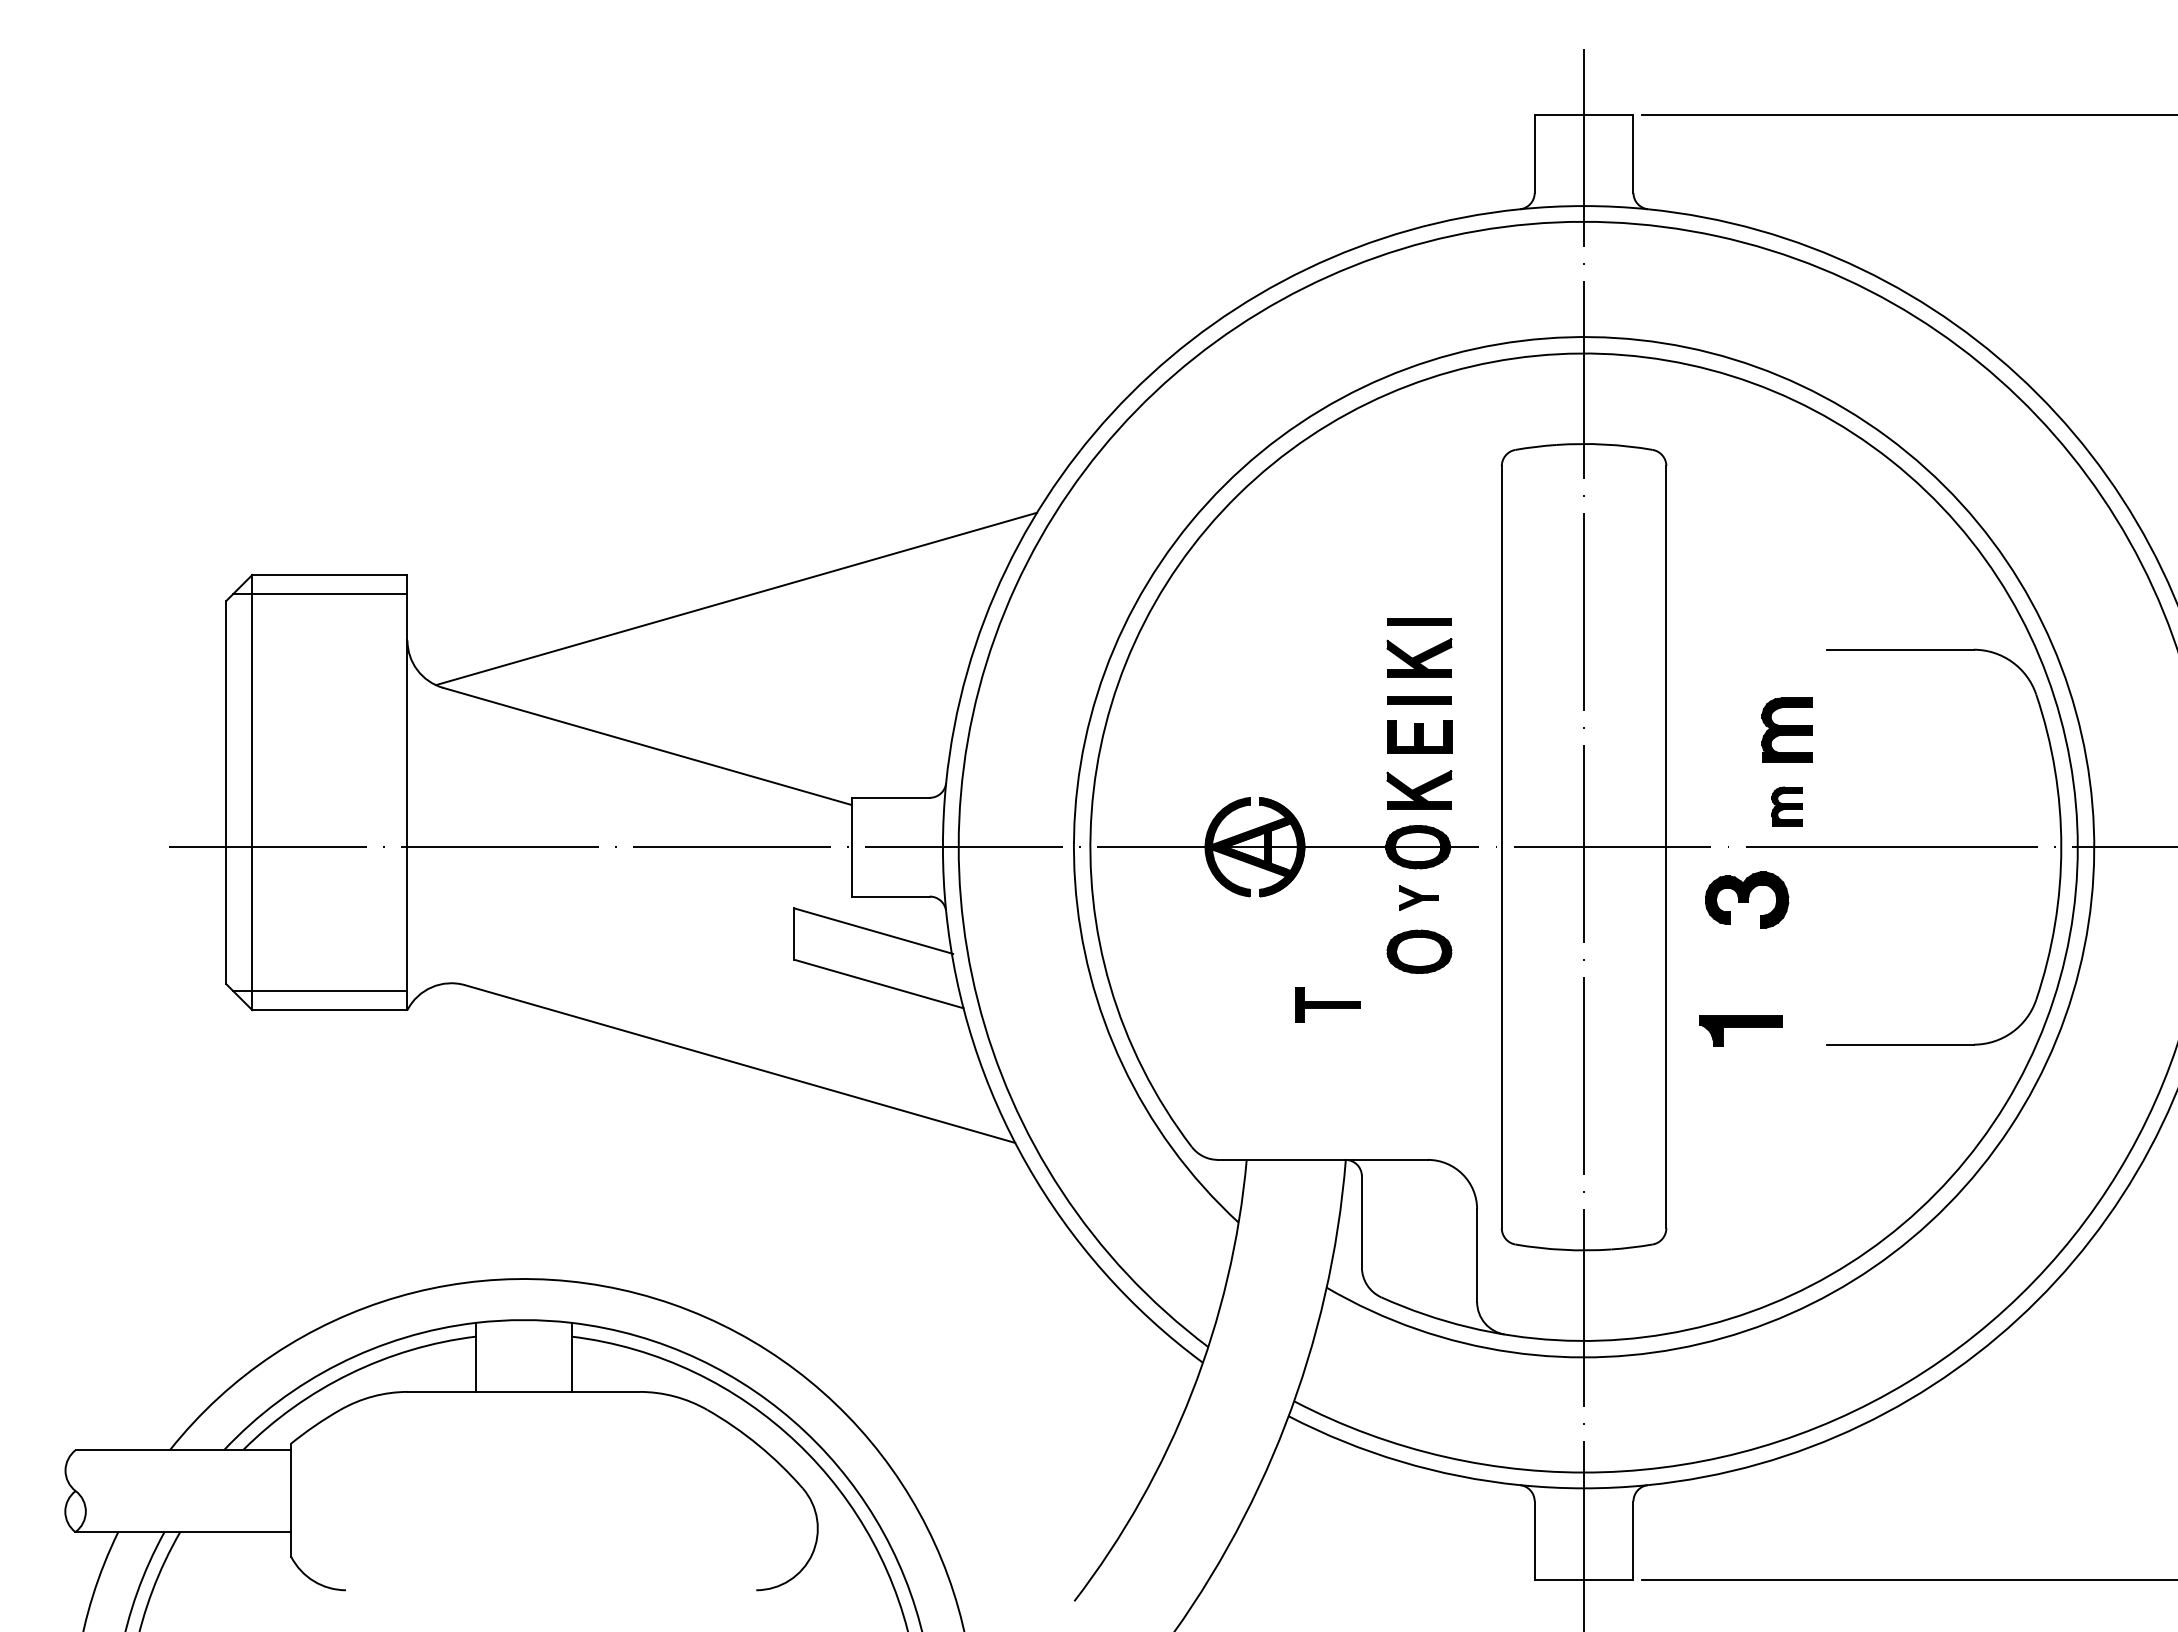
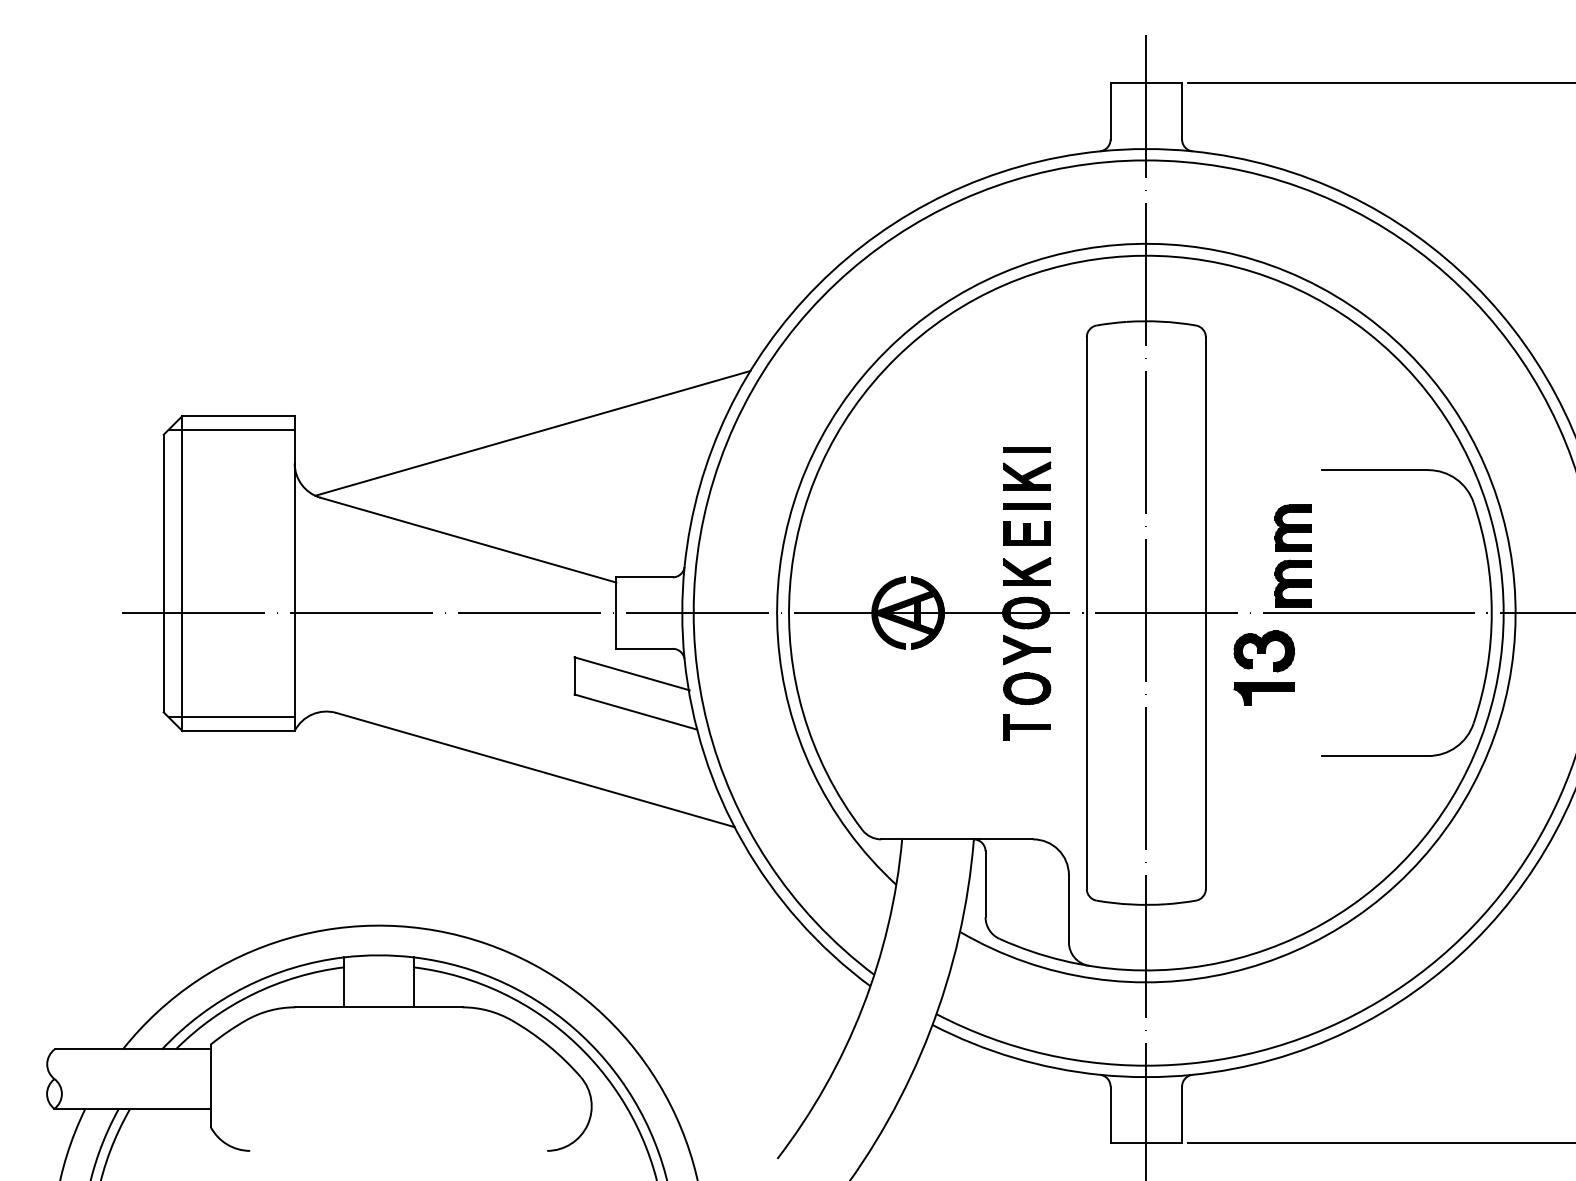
part: (1786, 806) -> (1292, 583), size x1.67
part: (1418, 897) -> (1026, 649), size x1.67
part: (1327, 1004) -> (1026, 726), moved
part: (1740, 1030) -> (1263, 693), moved

